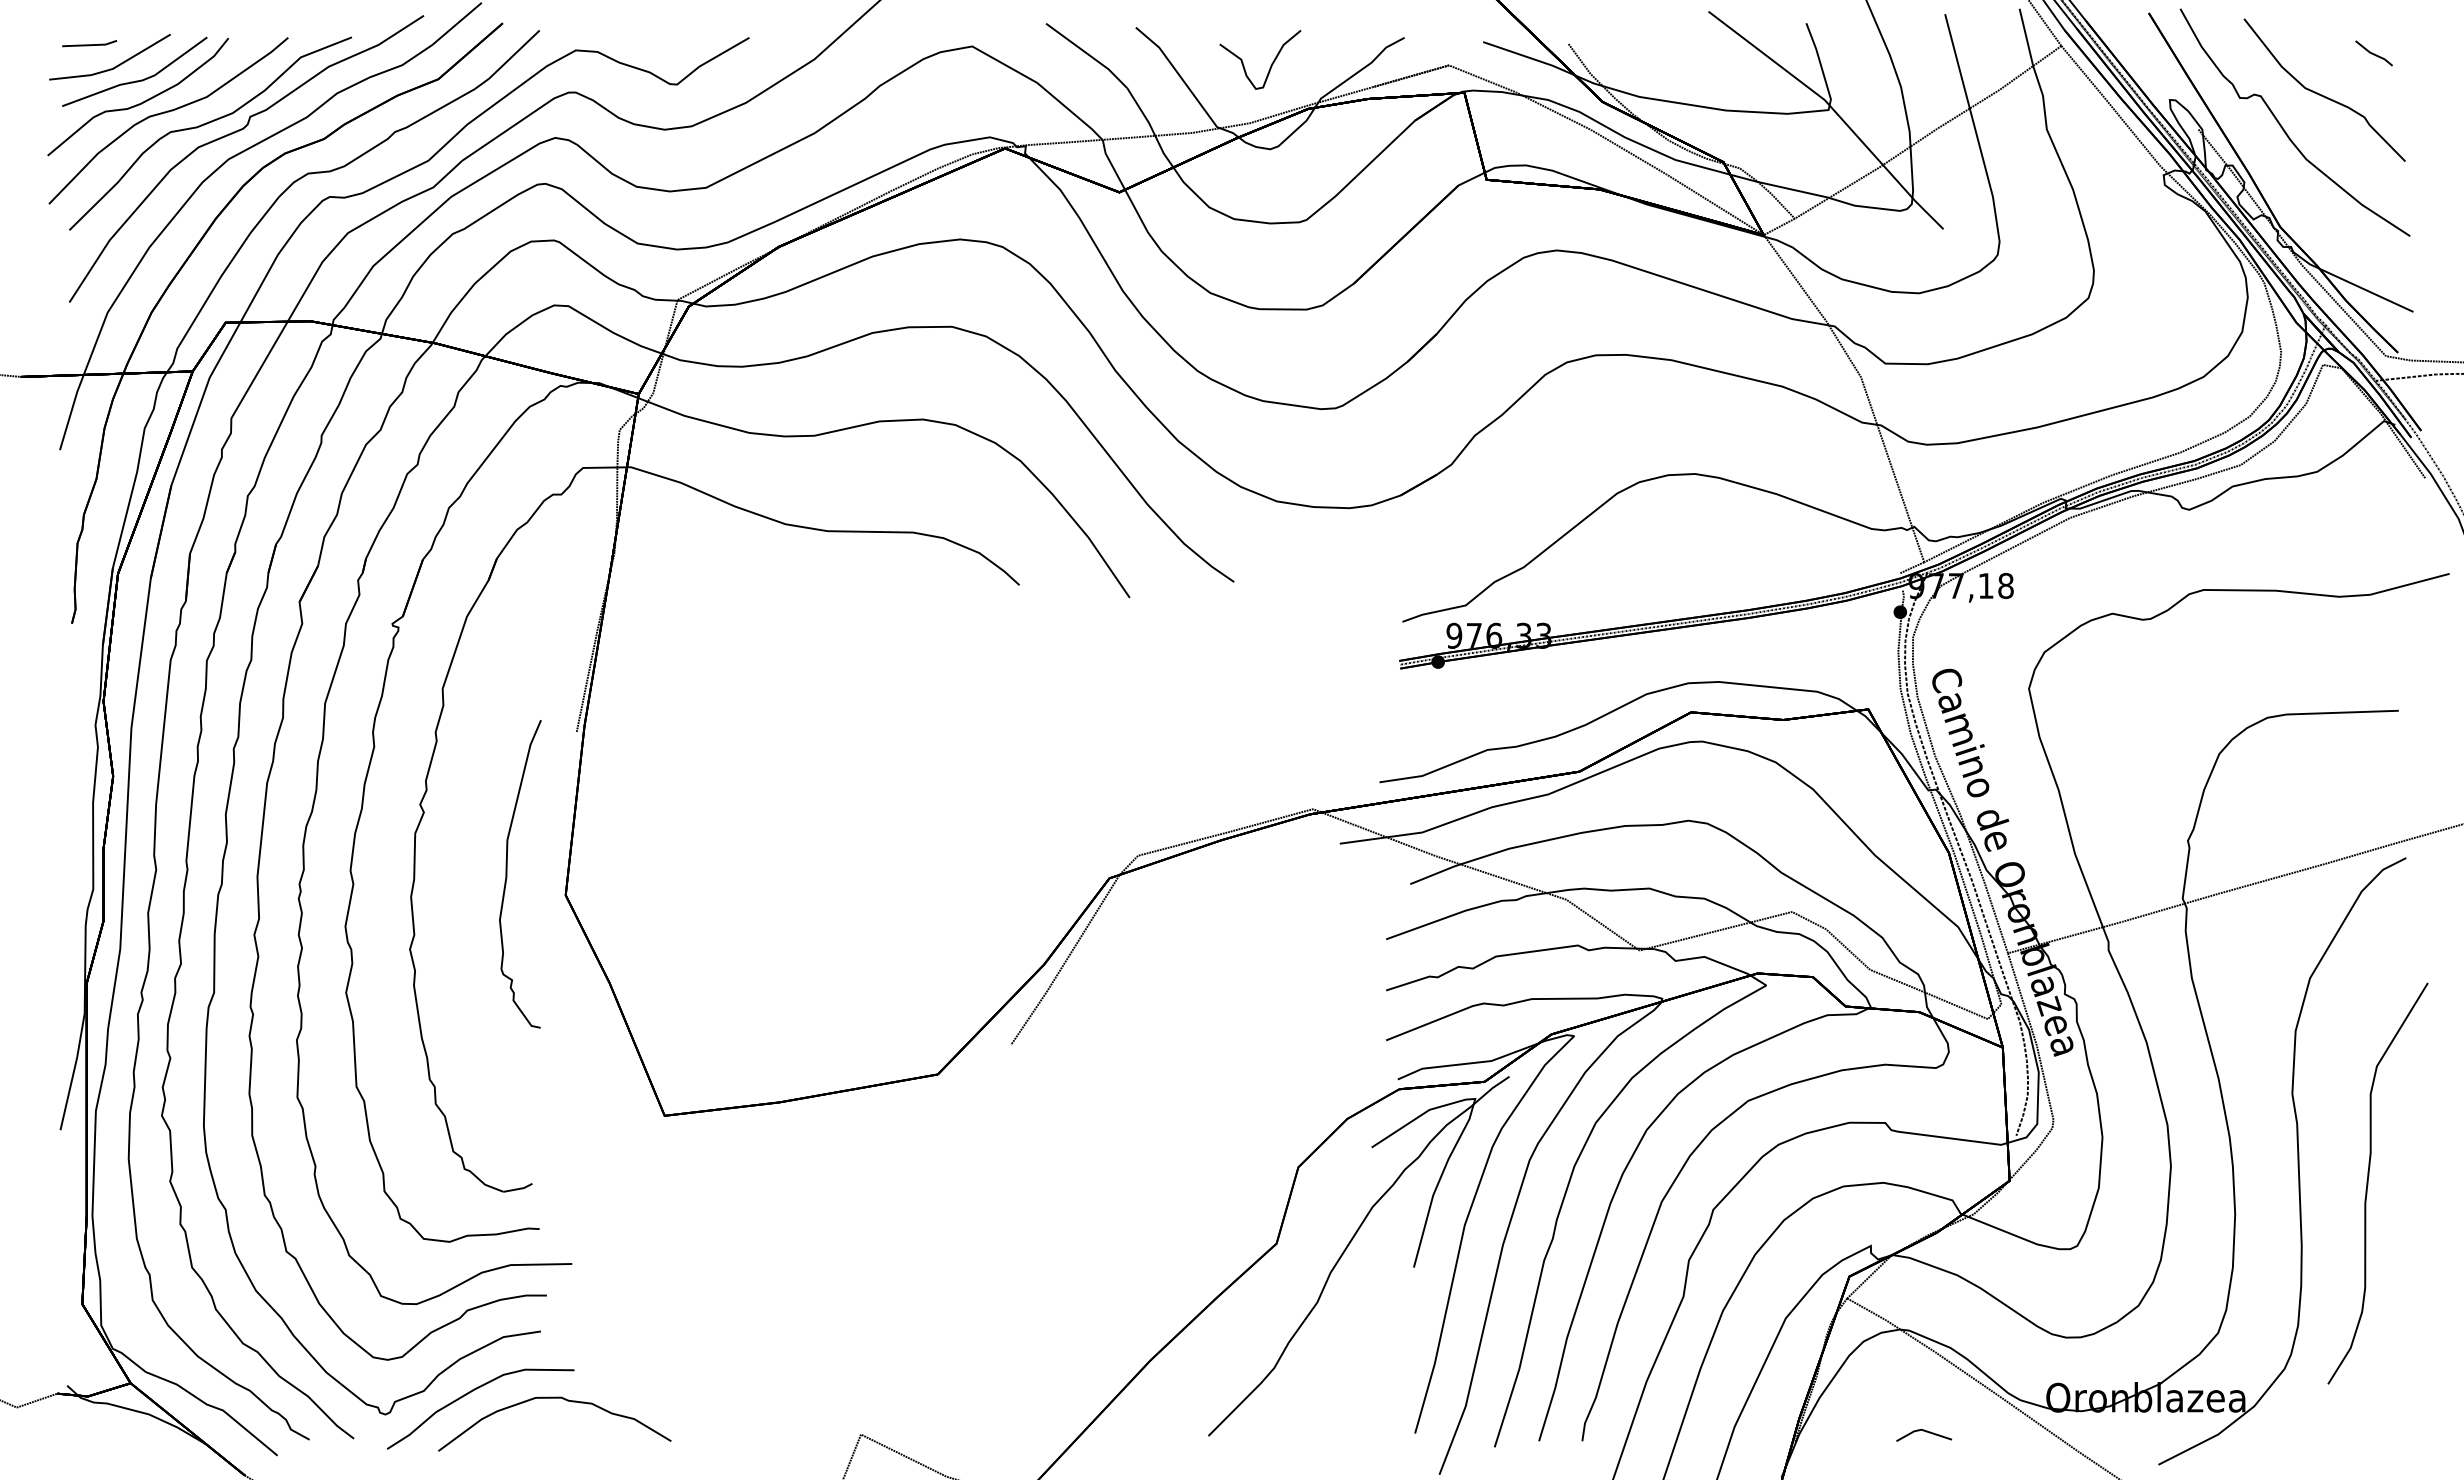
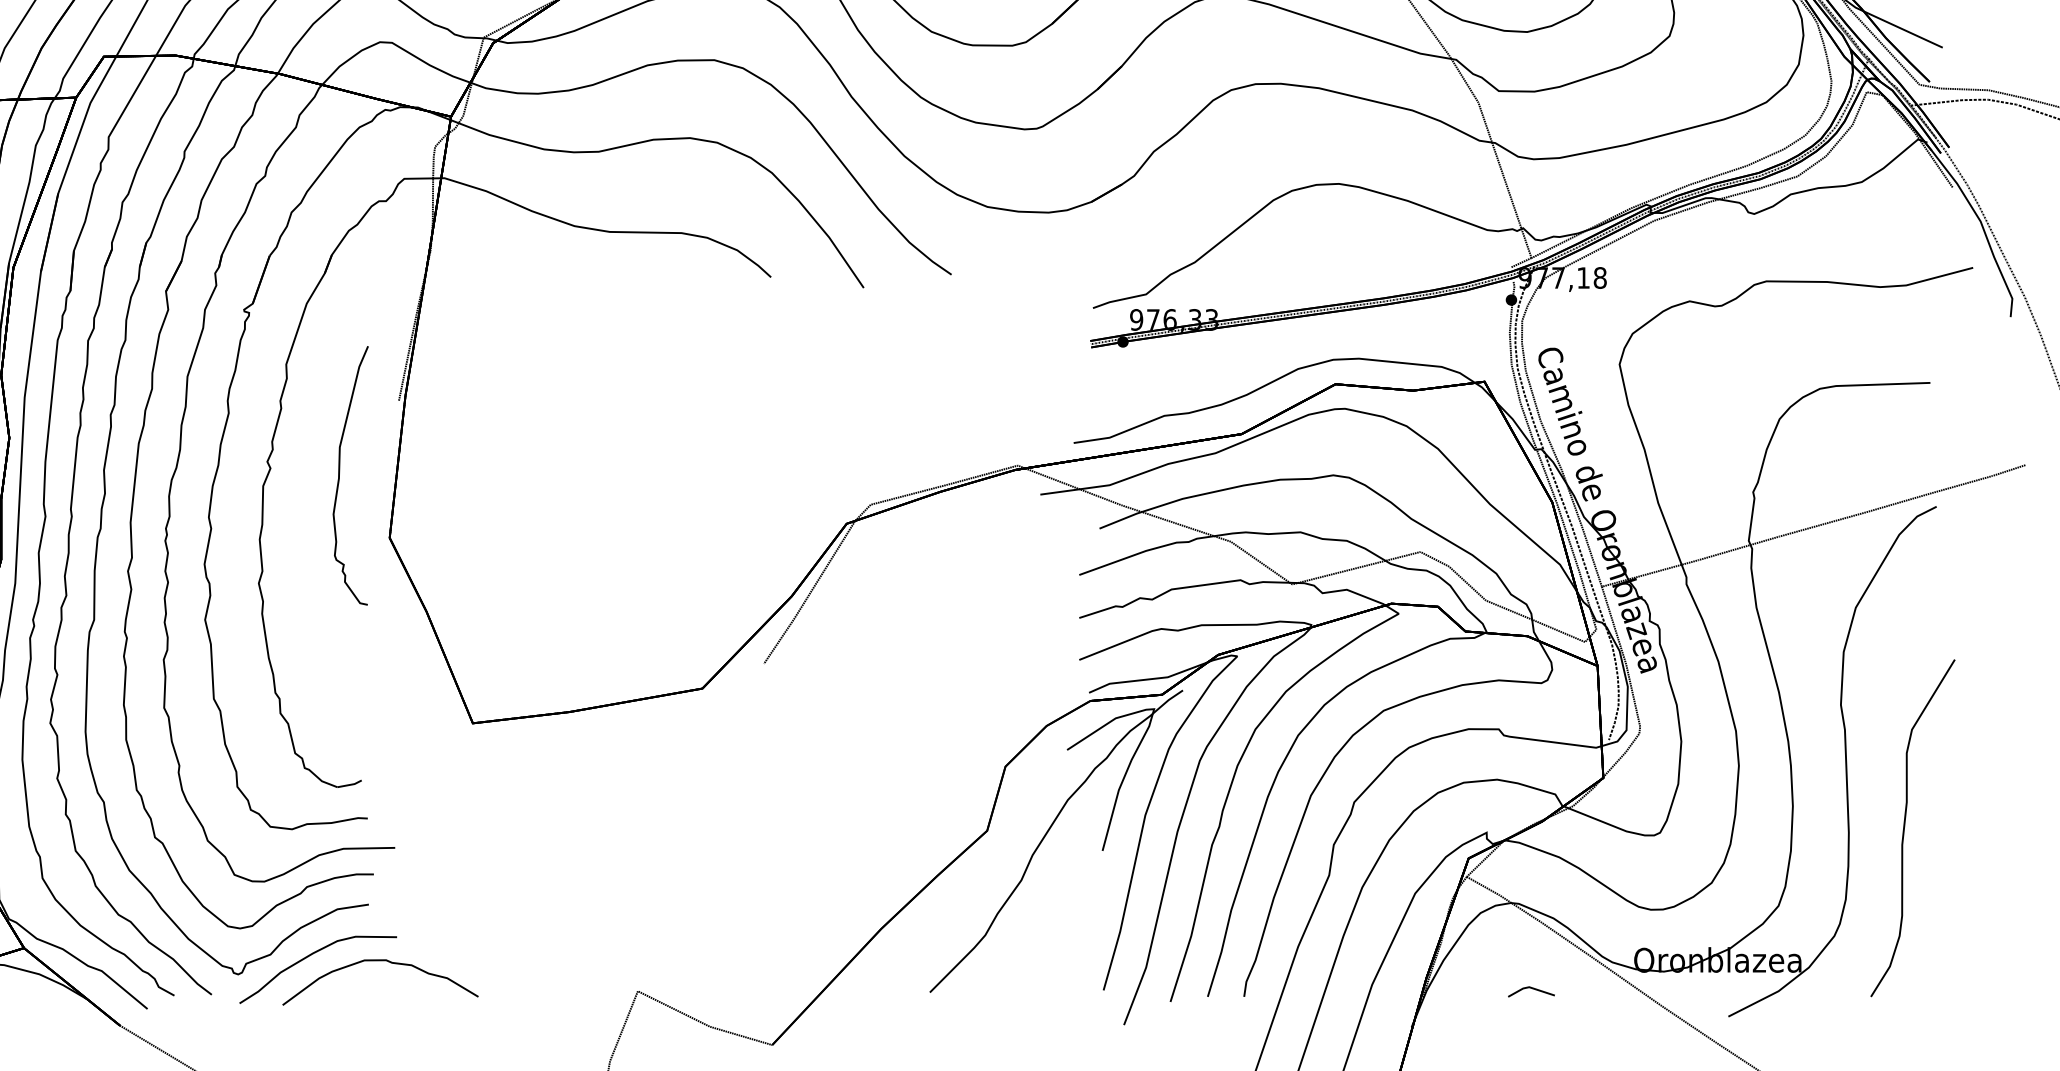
curve: (507, 874) -> (339, 475), moved
curve: (2368, 1183) -> (1904, 828), moved

